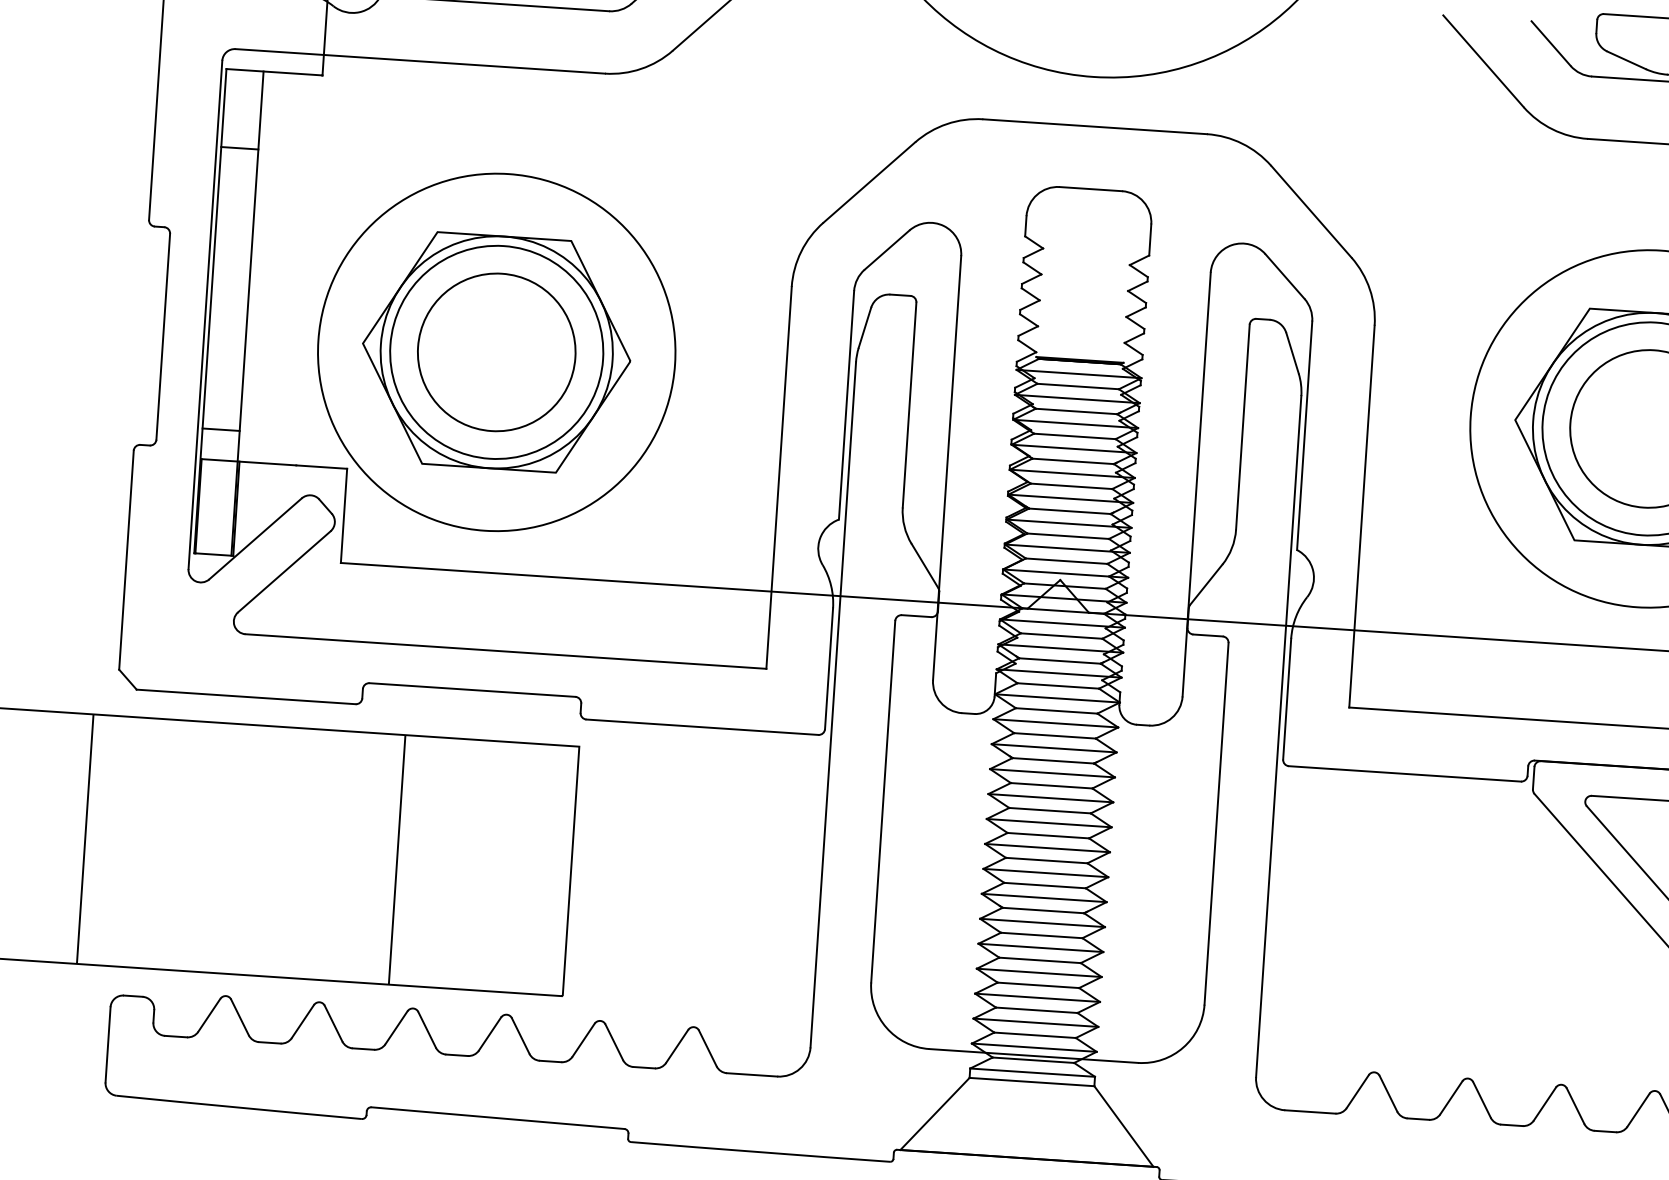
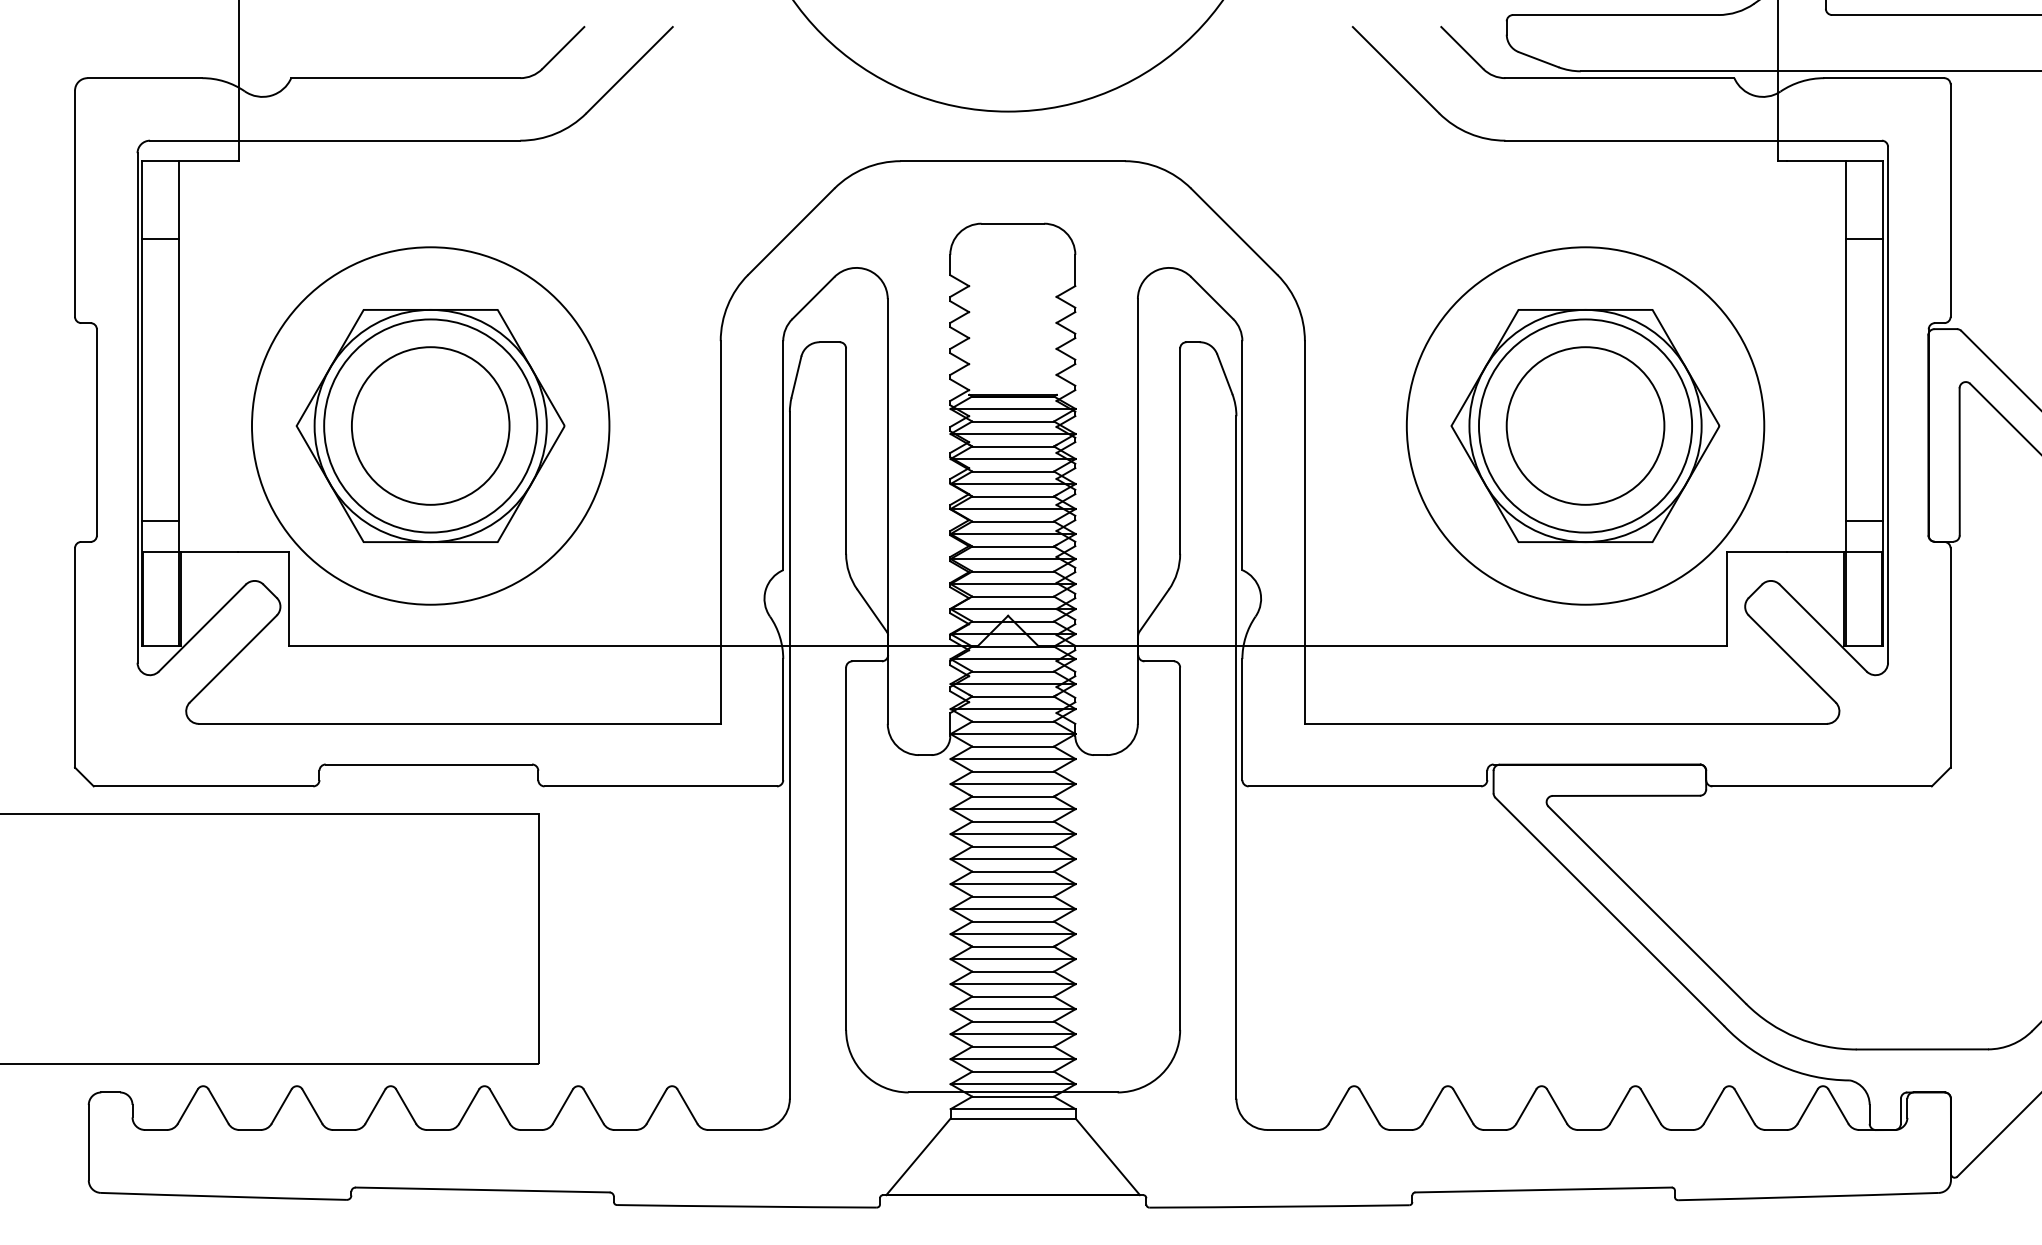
hatch: (241, 849) -> (208, 938), removed

